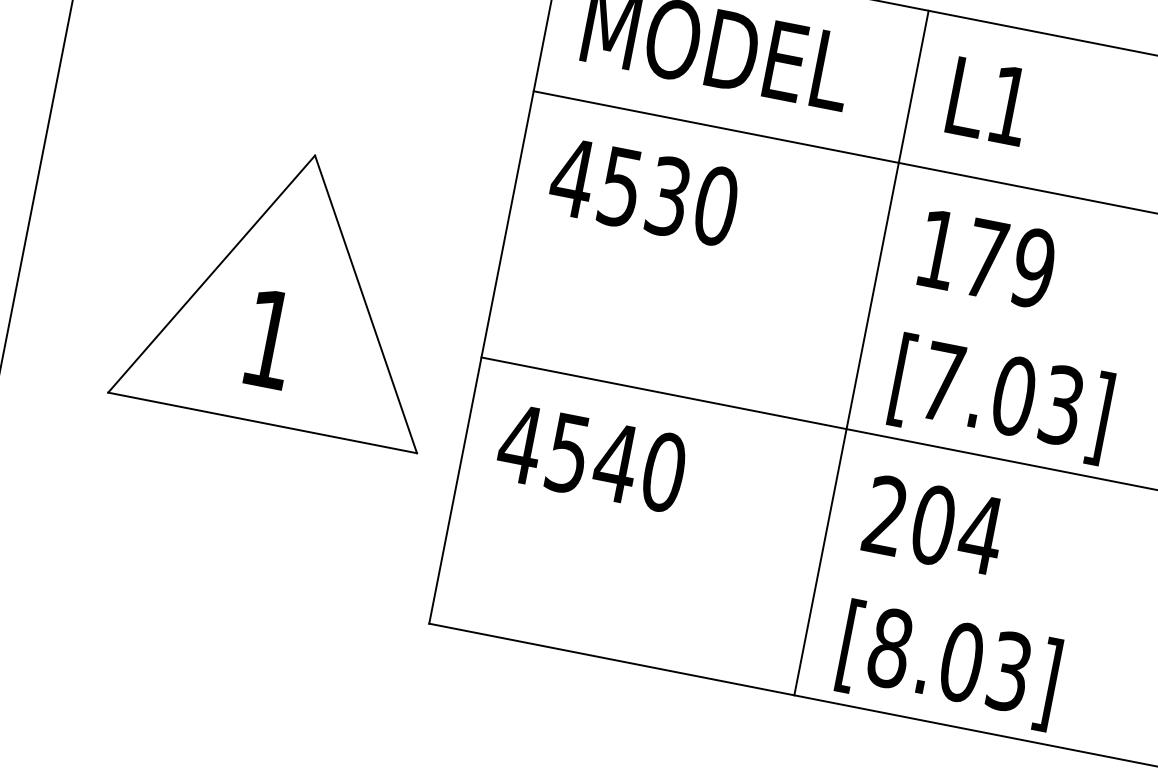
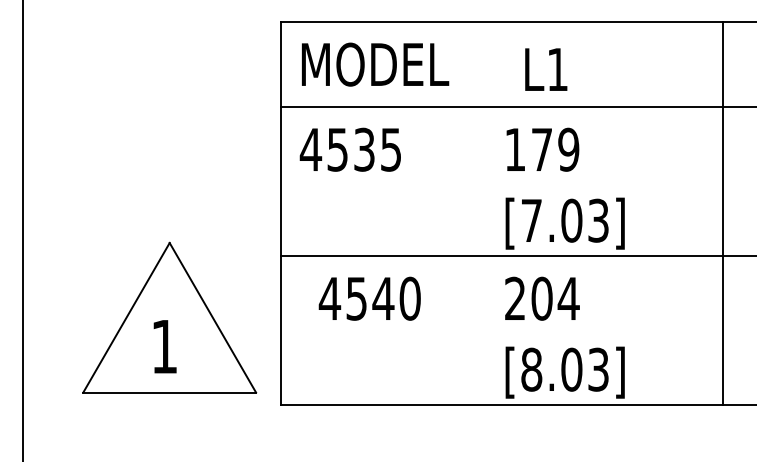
text: (989, 101) -> (546, 69), moved
text: (715, 205) -> (390, 149), 4530 -> 4535
part: (288, 288) -> (169, 317), moved
line: (862, 352) -> (485, 213), removed
text: (591, 457) -> (369, 298), moved

